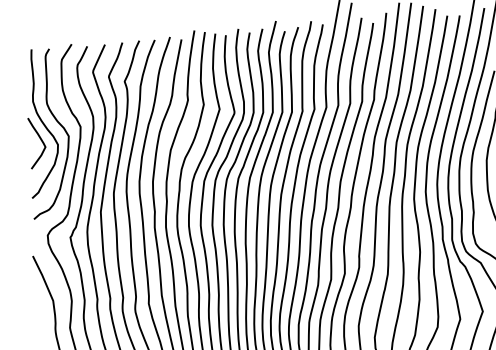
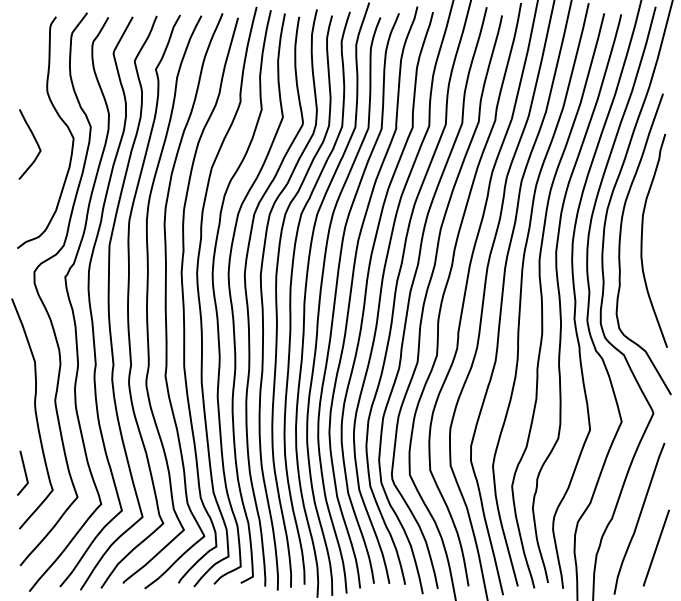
curve: (42, 123) -> (38, 117), removed

